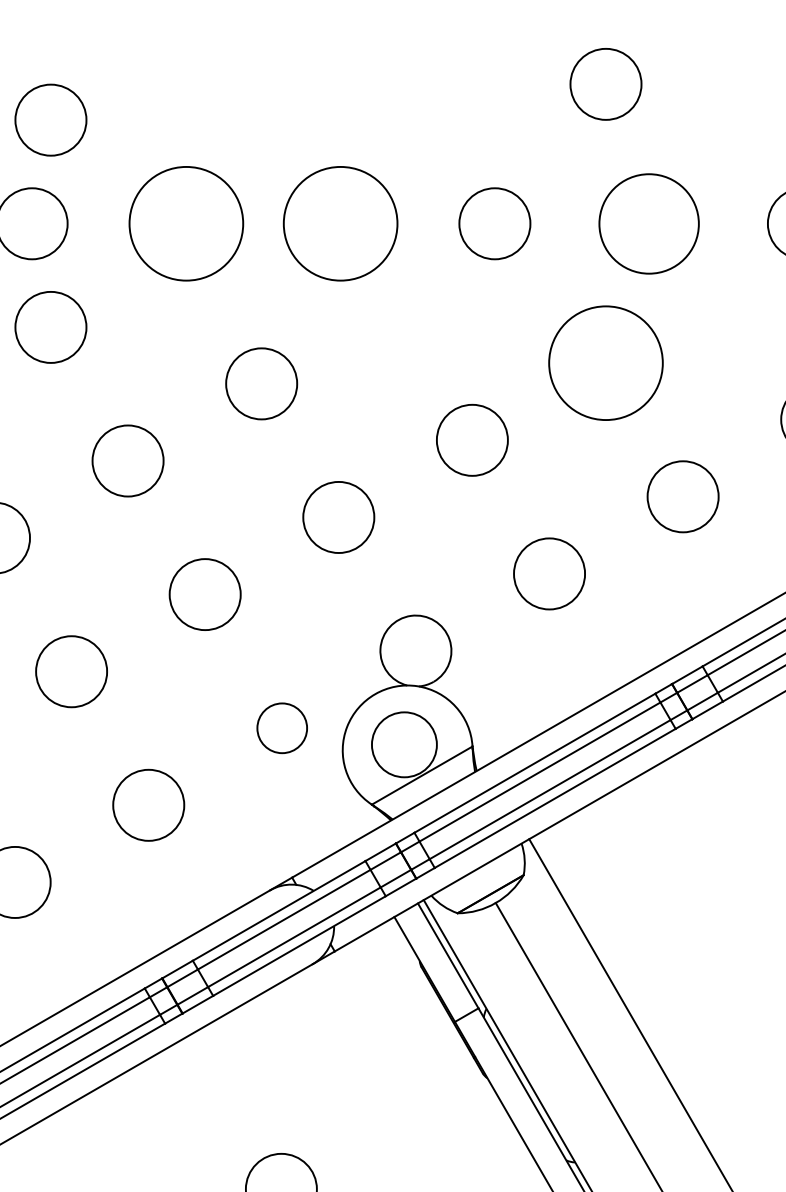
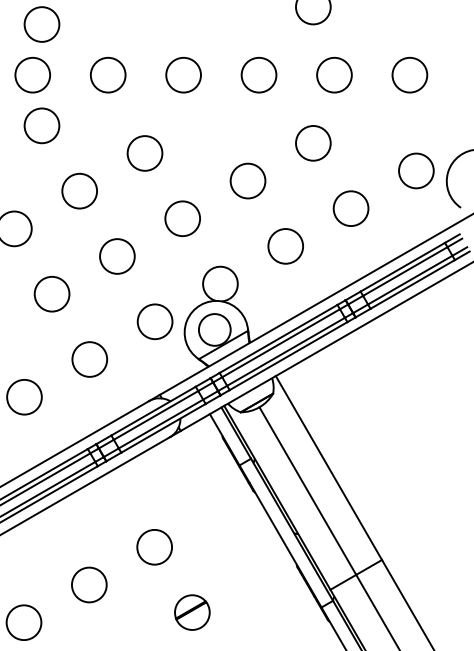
circle: (184, 222) -> (107, 74), size x0.62
circle: (340, 222) -> (183, 74), size x0.62
circle: (649, 222) -> (334, 74), size x0.71
circle: (606, 363) -> (313, 143), size x0.62
circle: (281, 727) -> (154, 321), size x1.43

